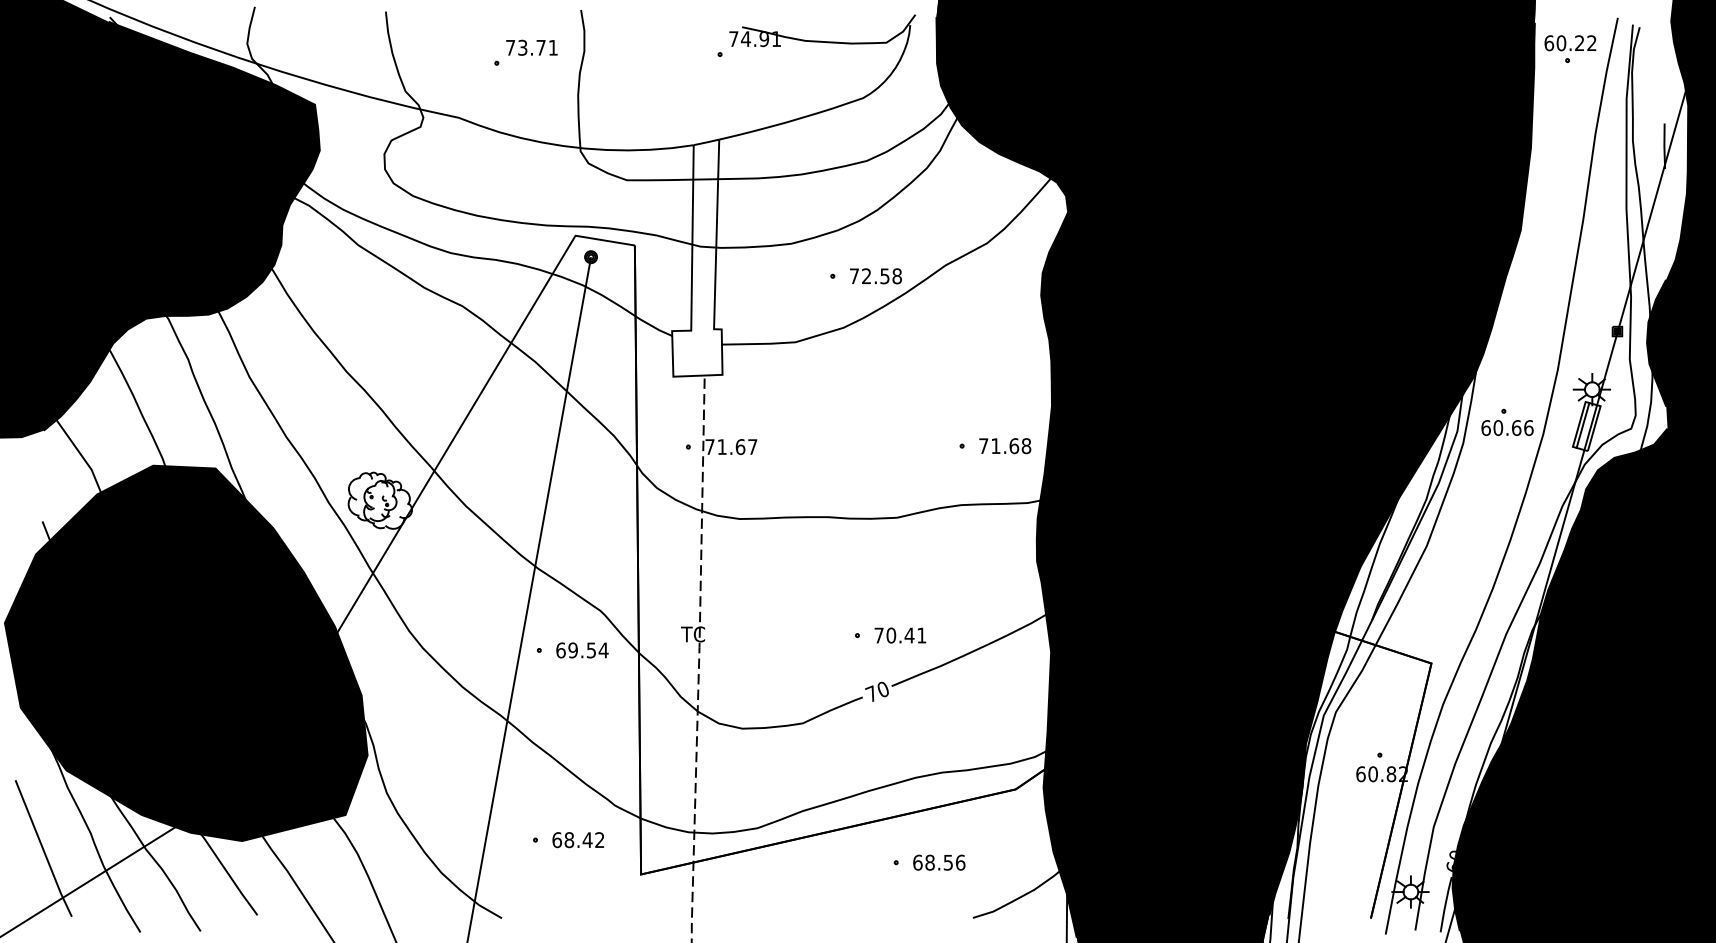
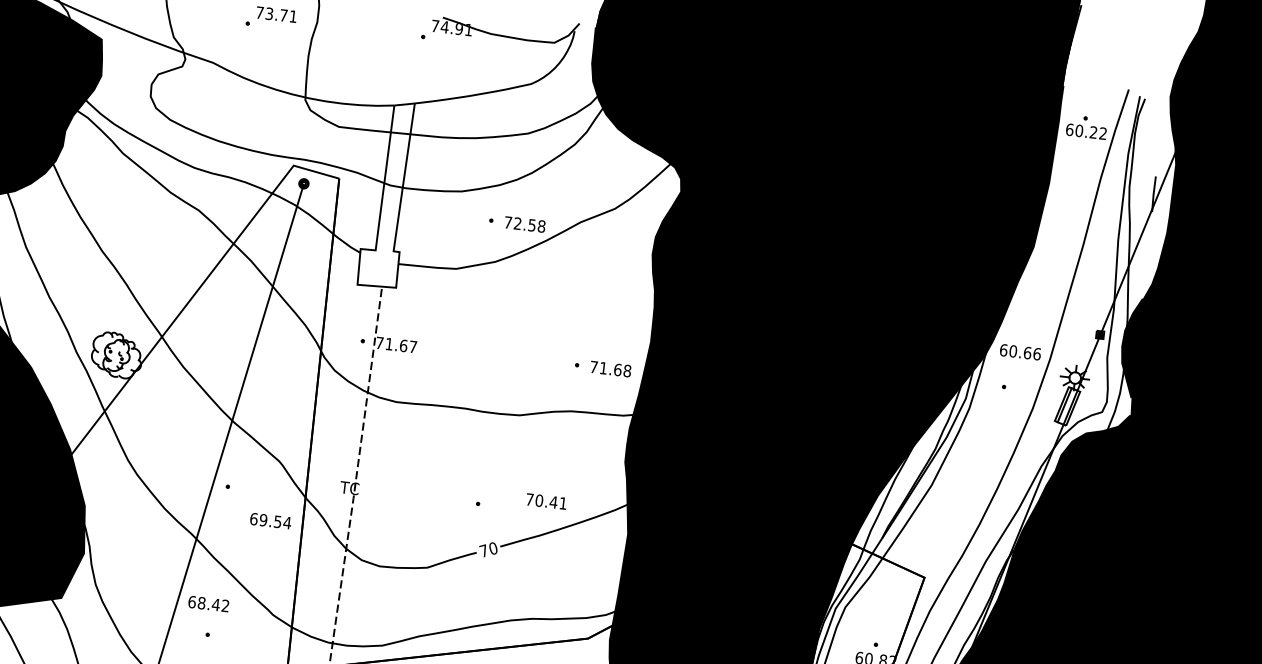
text: (1570, 43) -> (1086, 131), moved
text: (1507, 427) -> (1020, 351), moved
text: (900, 635) -> (546, 501), moved
text: (582, 650) -> (270, 521), moved
text: (577, 840) -> (208, 604), moved

